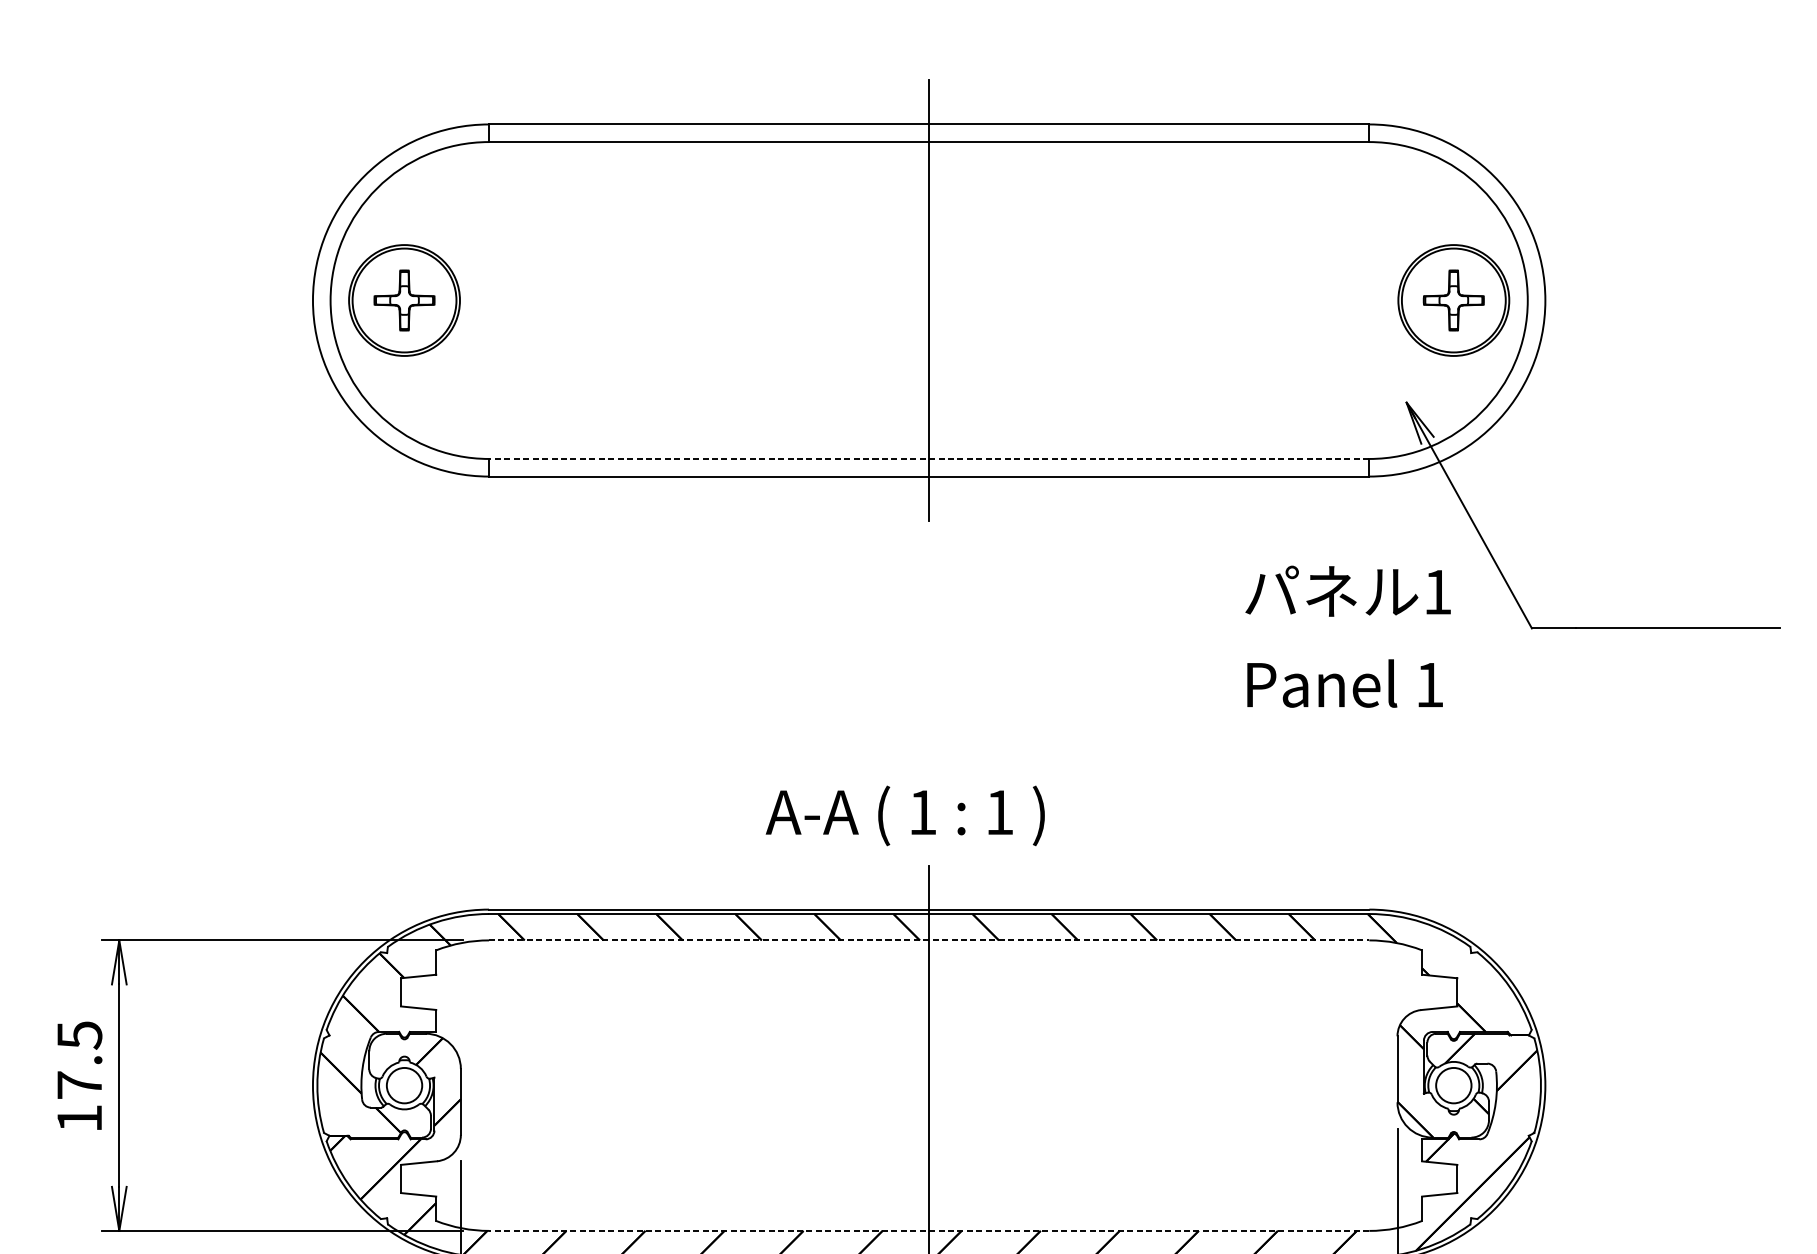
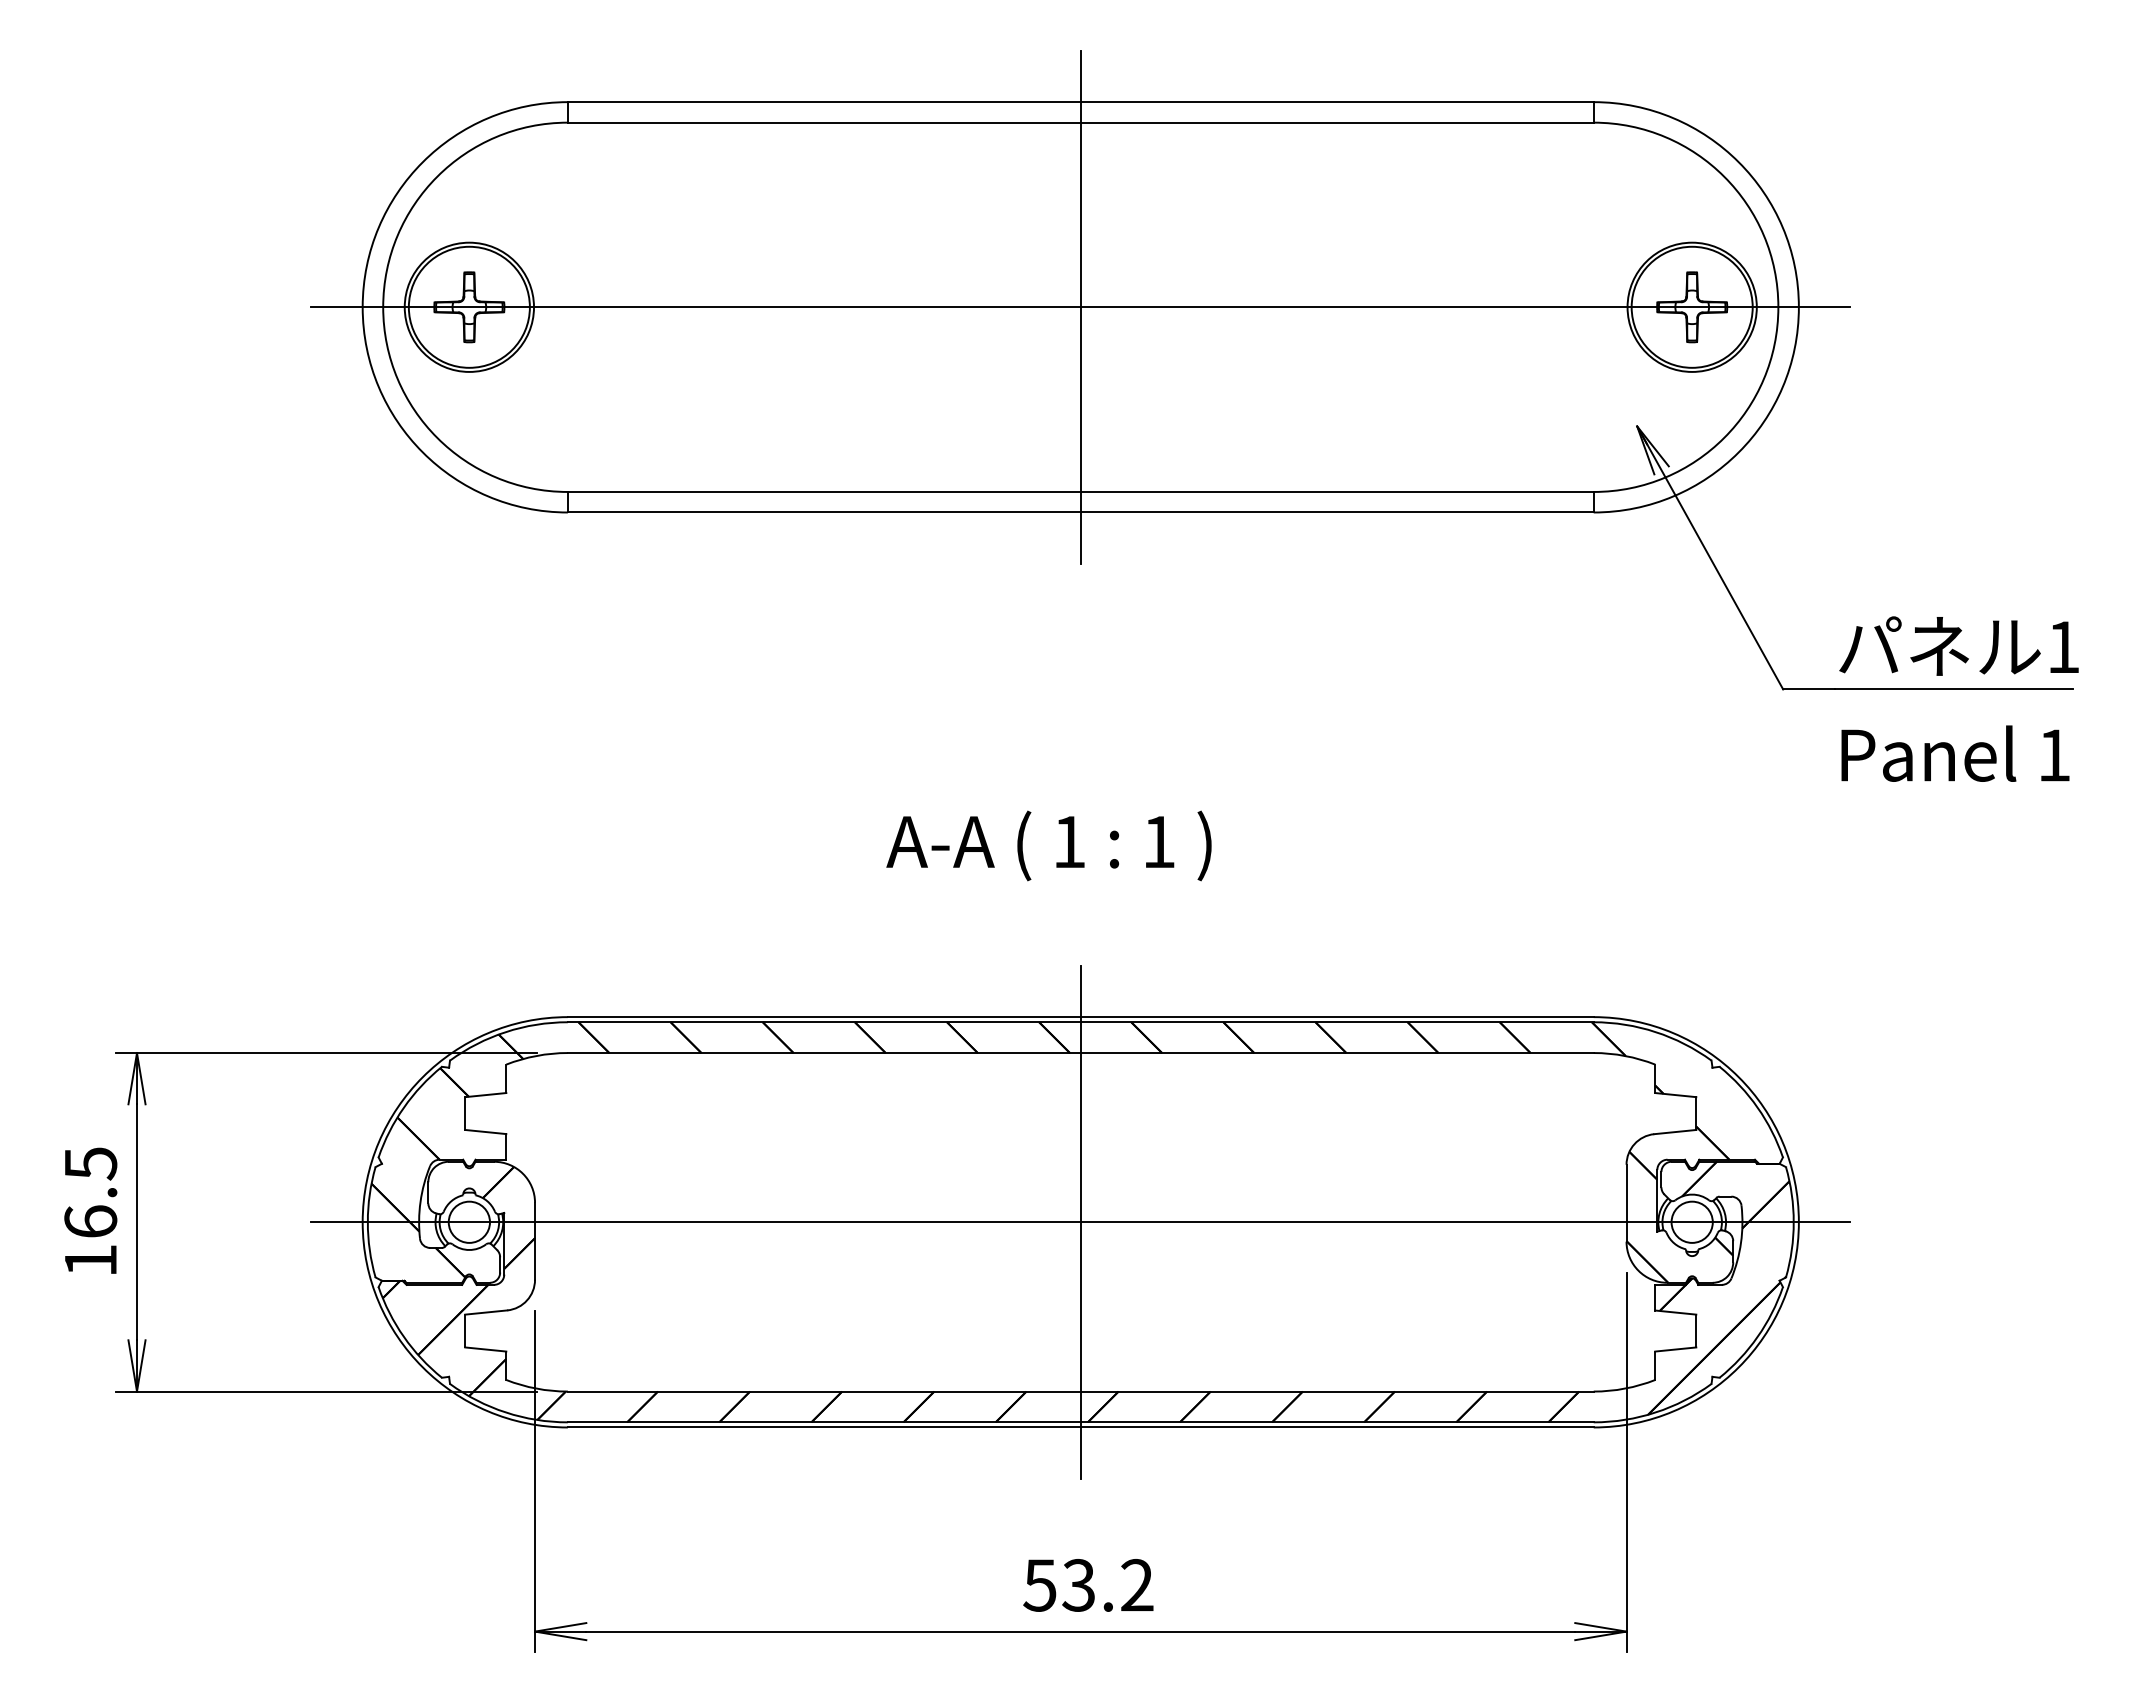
line: (928, 300) -> (1080, 307), added
line: (928, 458) -> (1080, 491), dashed -> solid
text: (1347, 636) -> (1958, 698), moved
text: (904, 815) -> (1048, 845), moved
line: (928, 940) -> (1080, 1053), dashed -> solid
text: (79, 1084) -> (90, 1221), 17.5 -> 16.5
line: (928, 1085) -> (1080, 1222), added
line: (928, 1230) -> (1080, 1391), dashed -> solid

